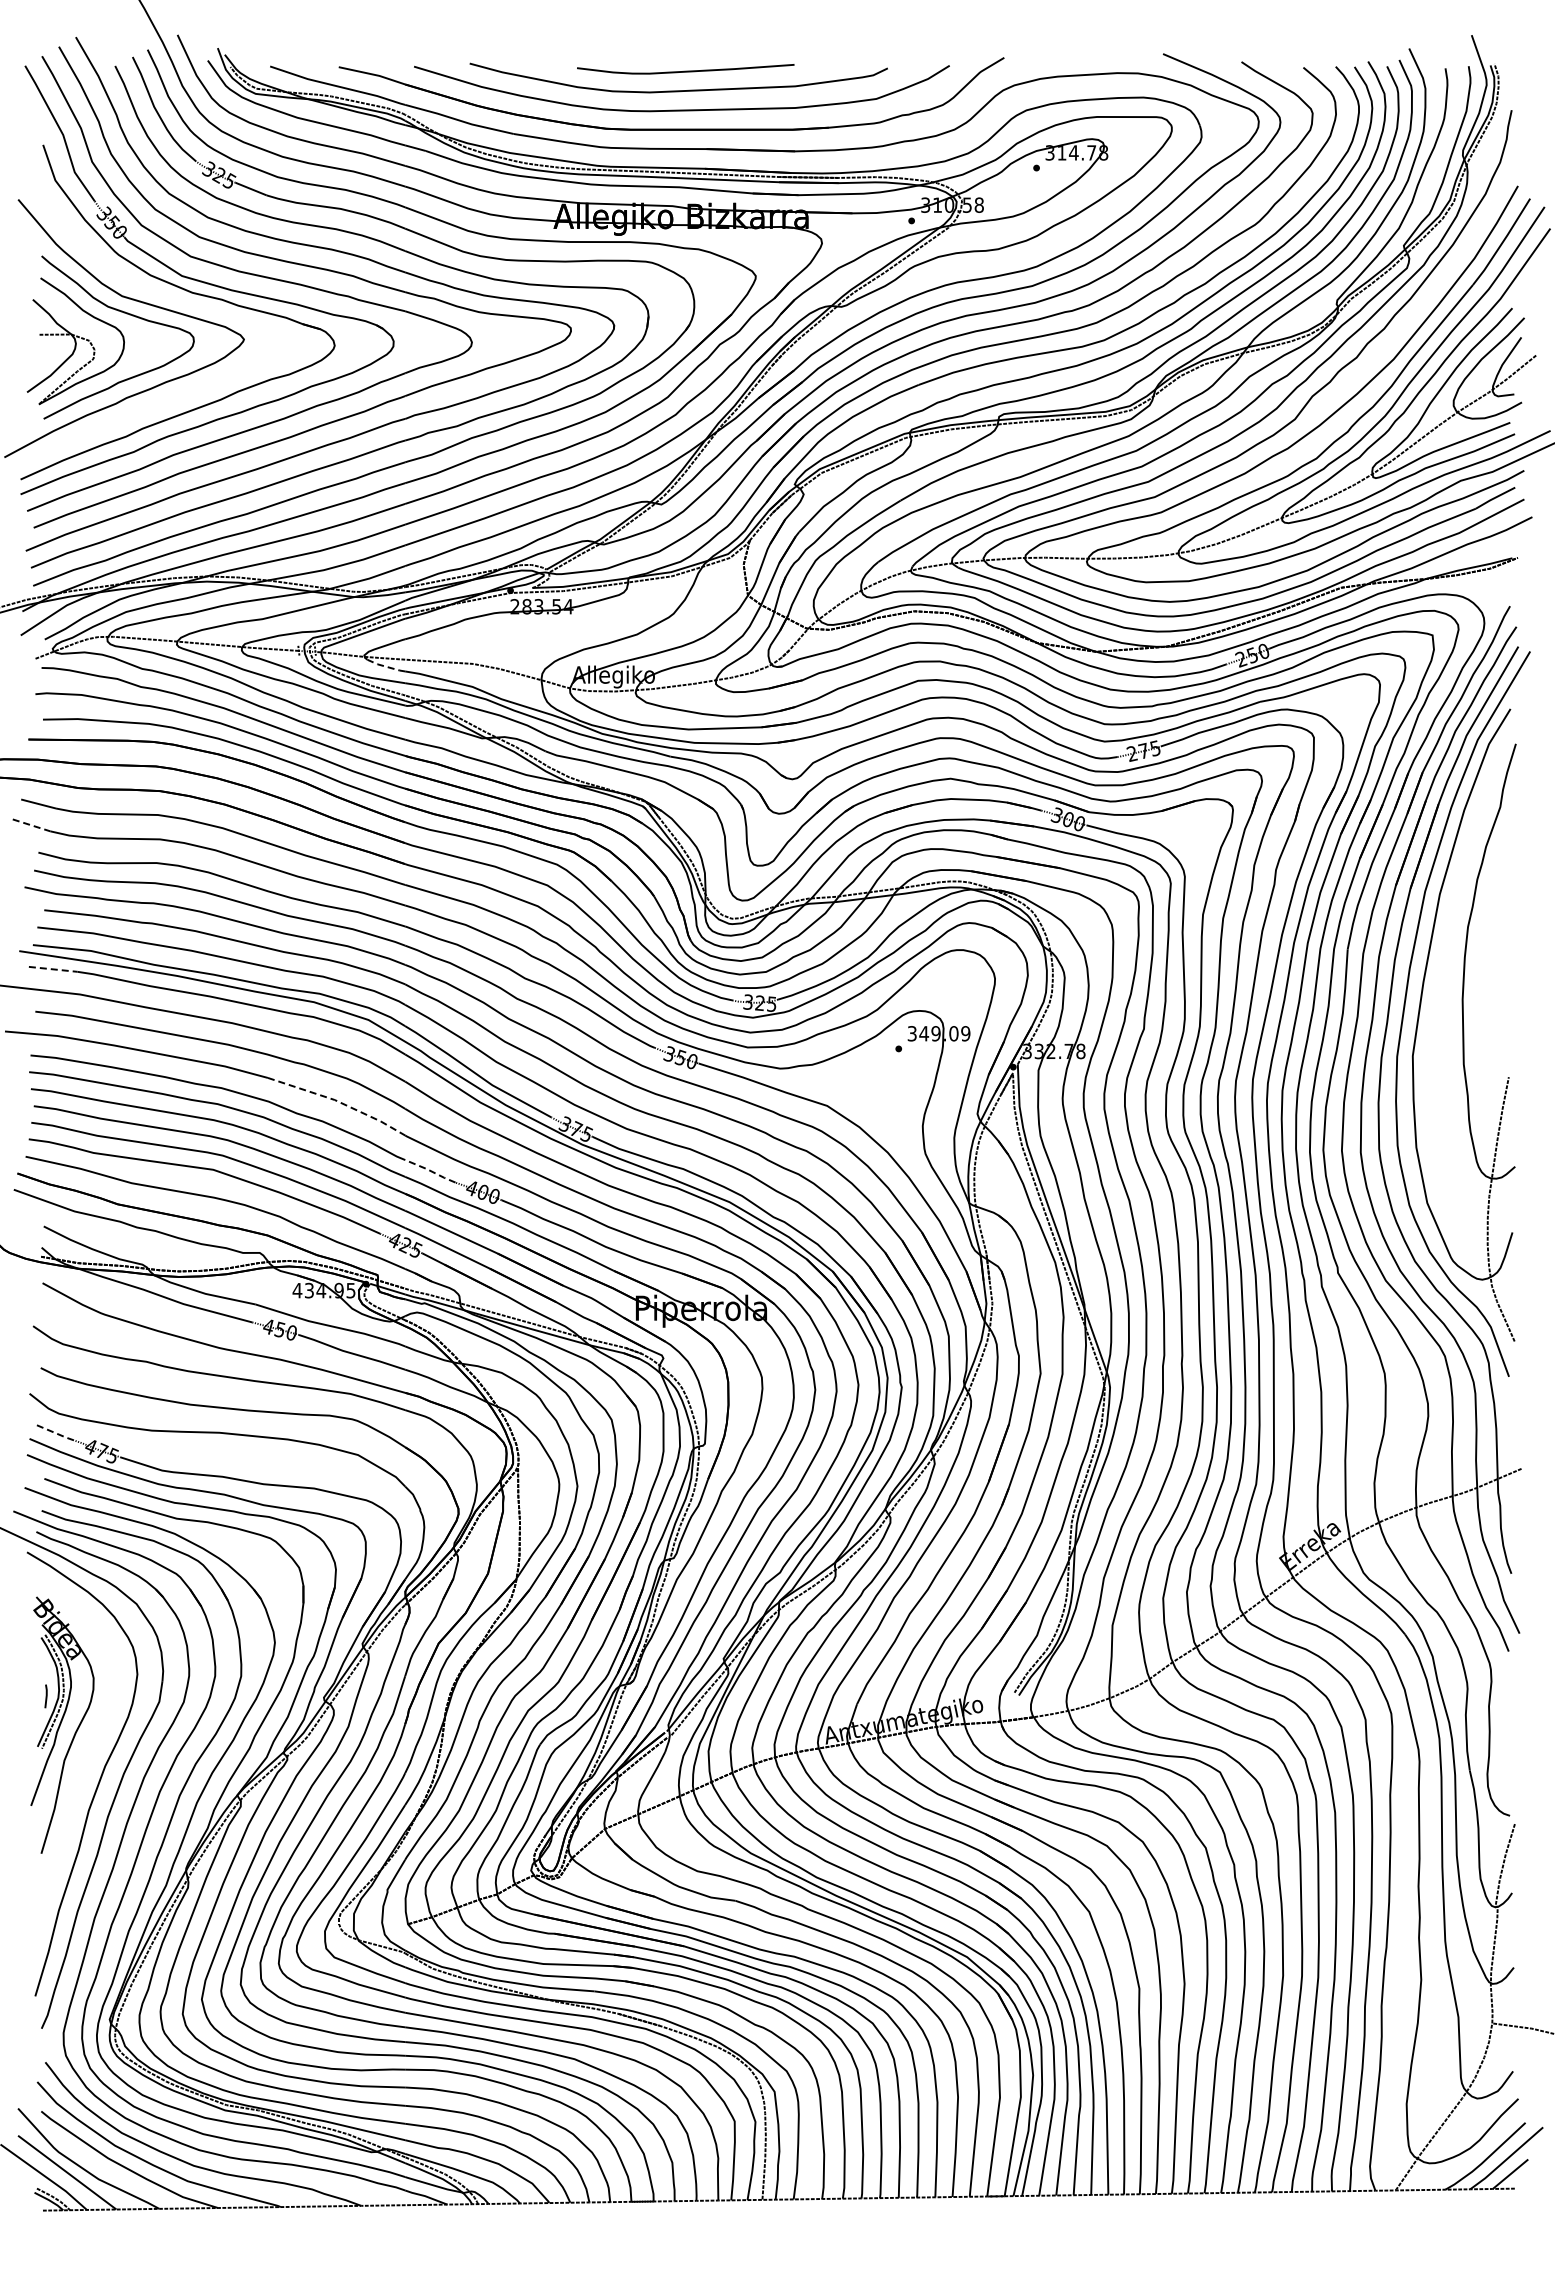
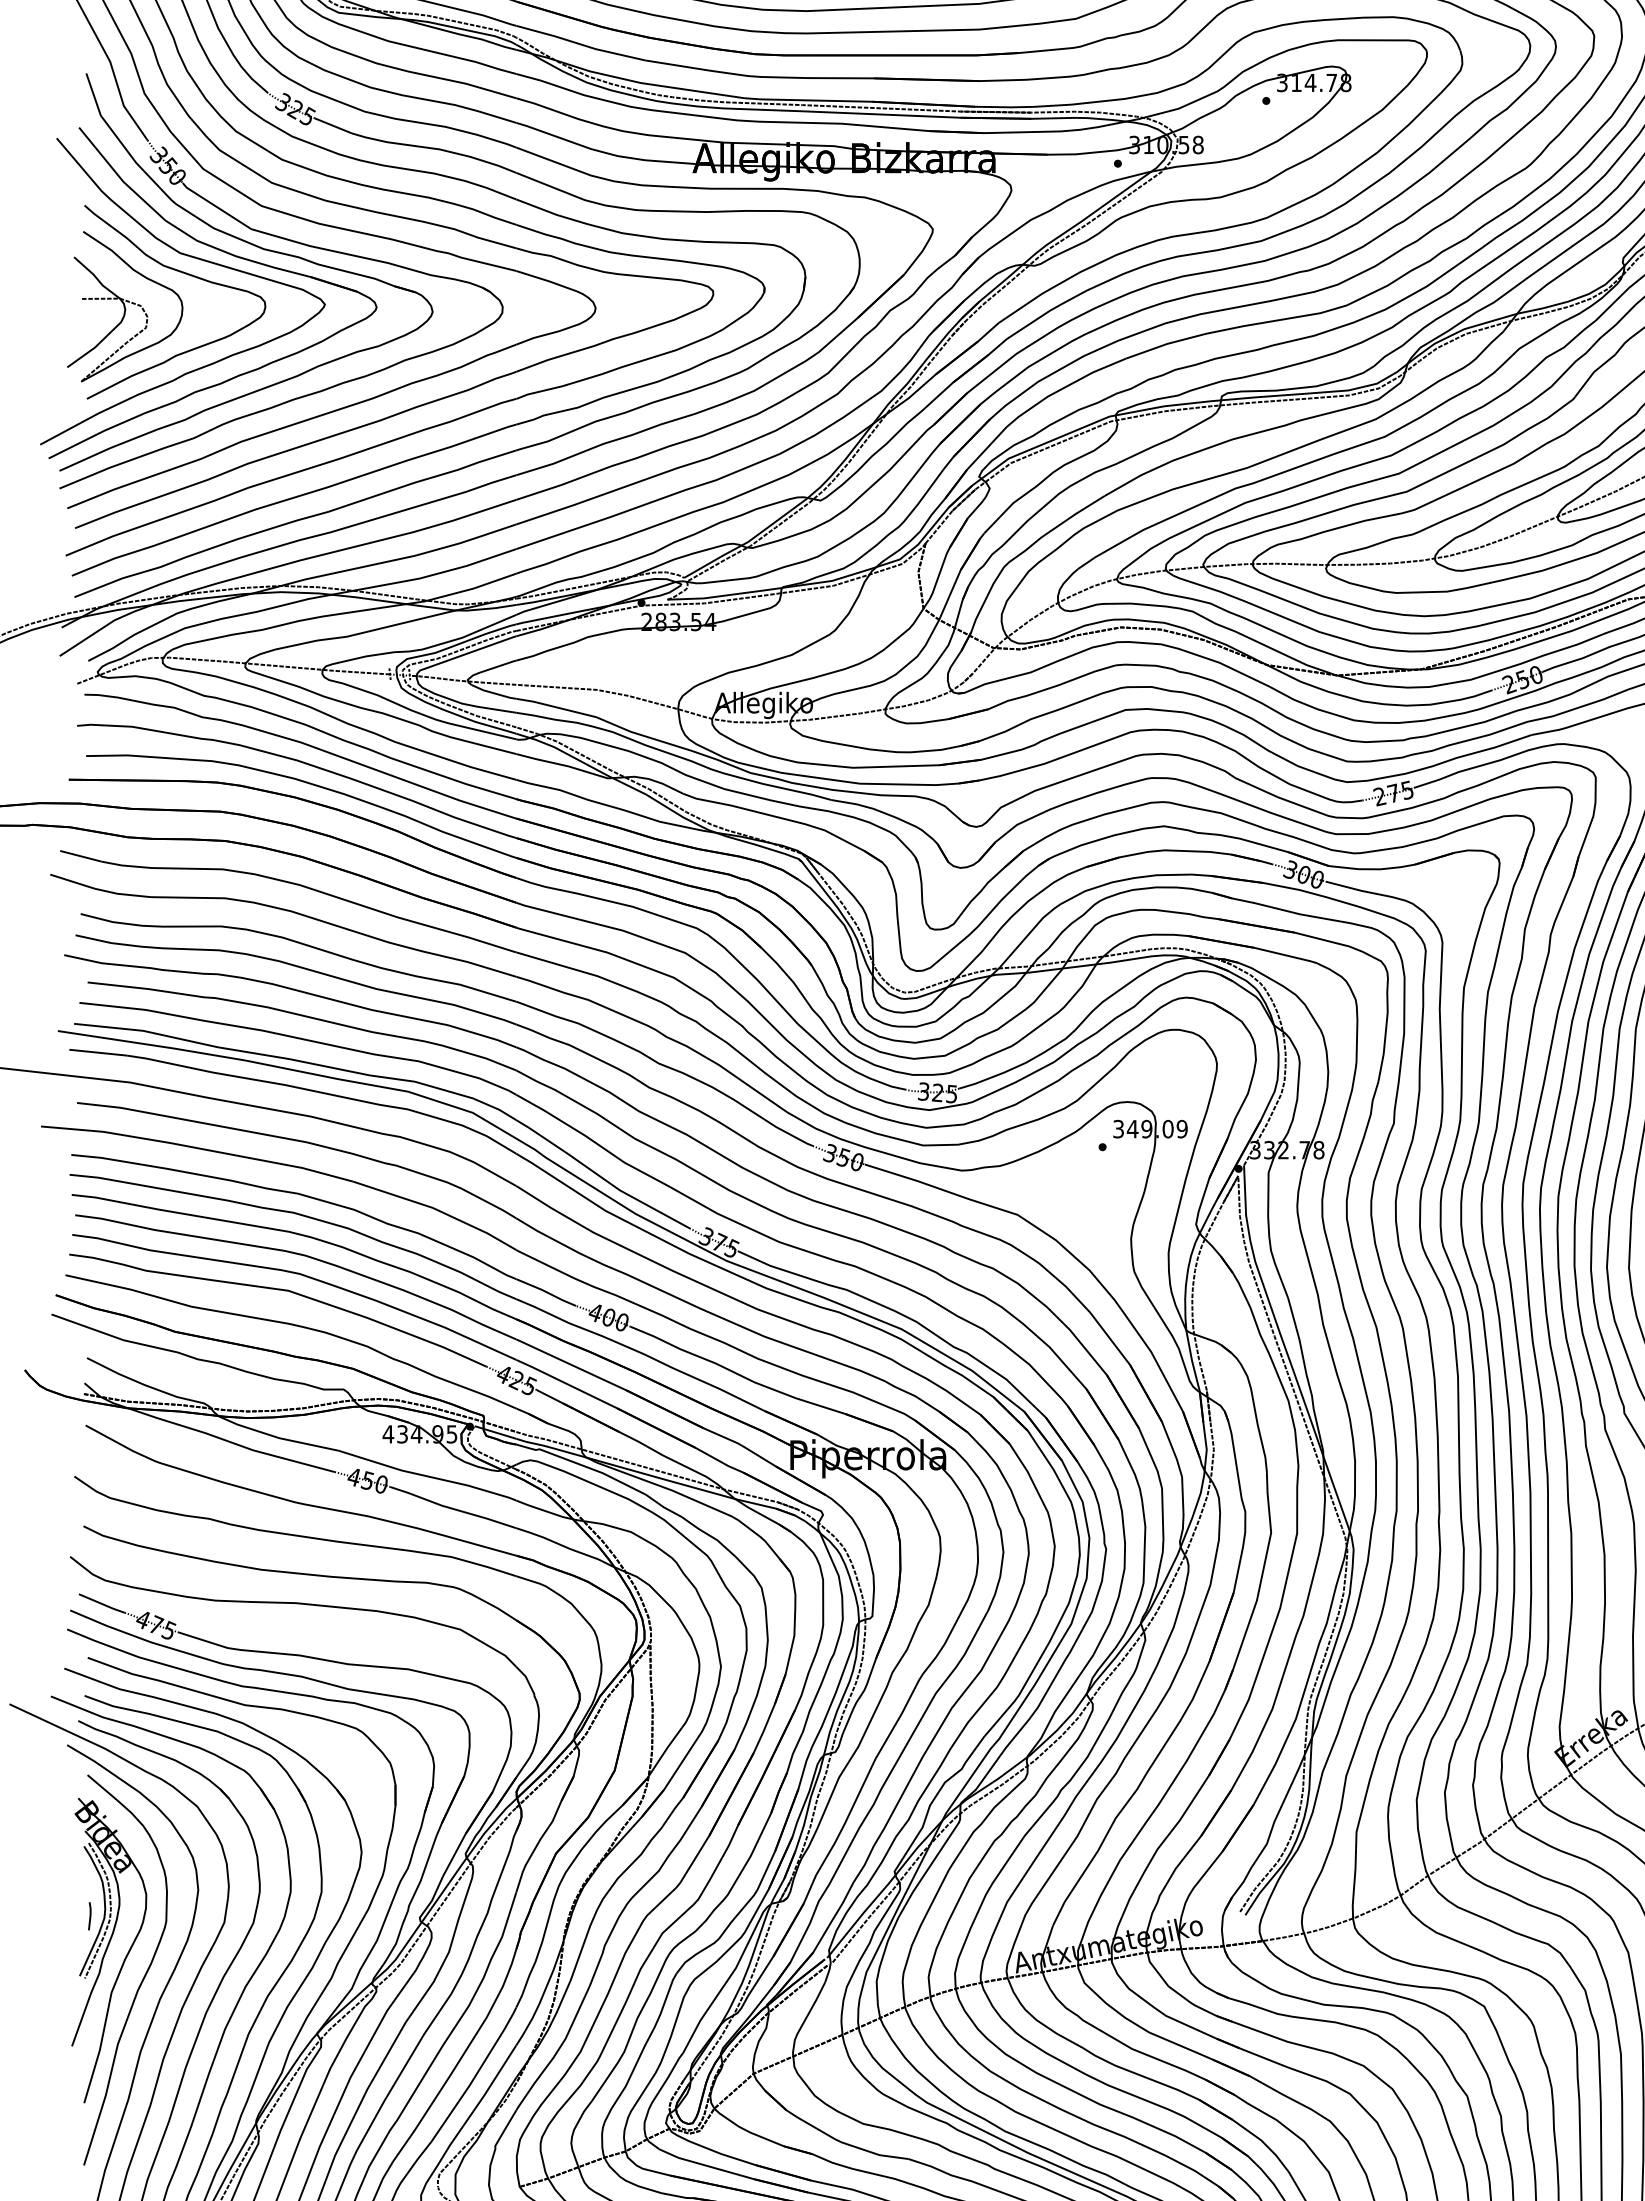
part: (162, 297) -> (228, 254), added
line: (385, 666) -> (492, 692), dashed -> solid
line: (31, 825) -> (72, 881), dashed -> solid
line: (53, 969) -> (98, 1052), dashed -> solid
line: (339, 1102) -> (438, 1210), dashed -> solid
line: (430, 1170) -> (546, 1291), dashed -> solid
line: (56, 1433) -> (102, 1603), dashed -> solid
curve: (90, 1748) -> (142, 1978), added

